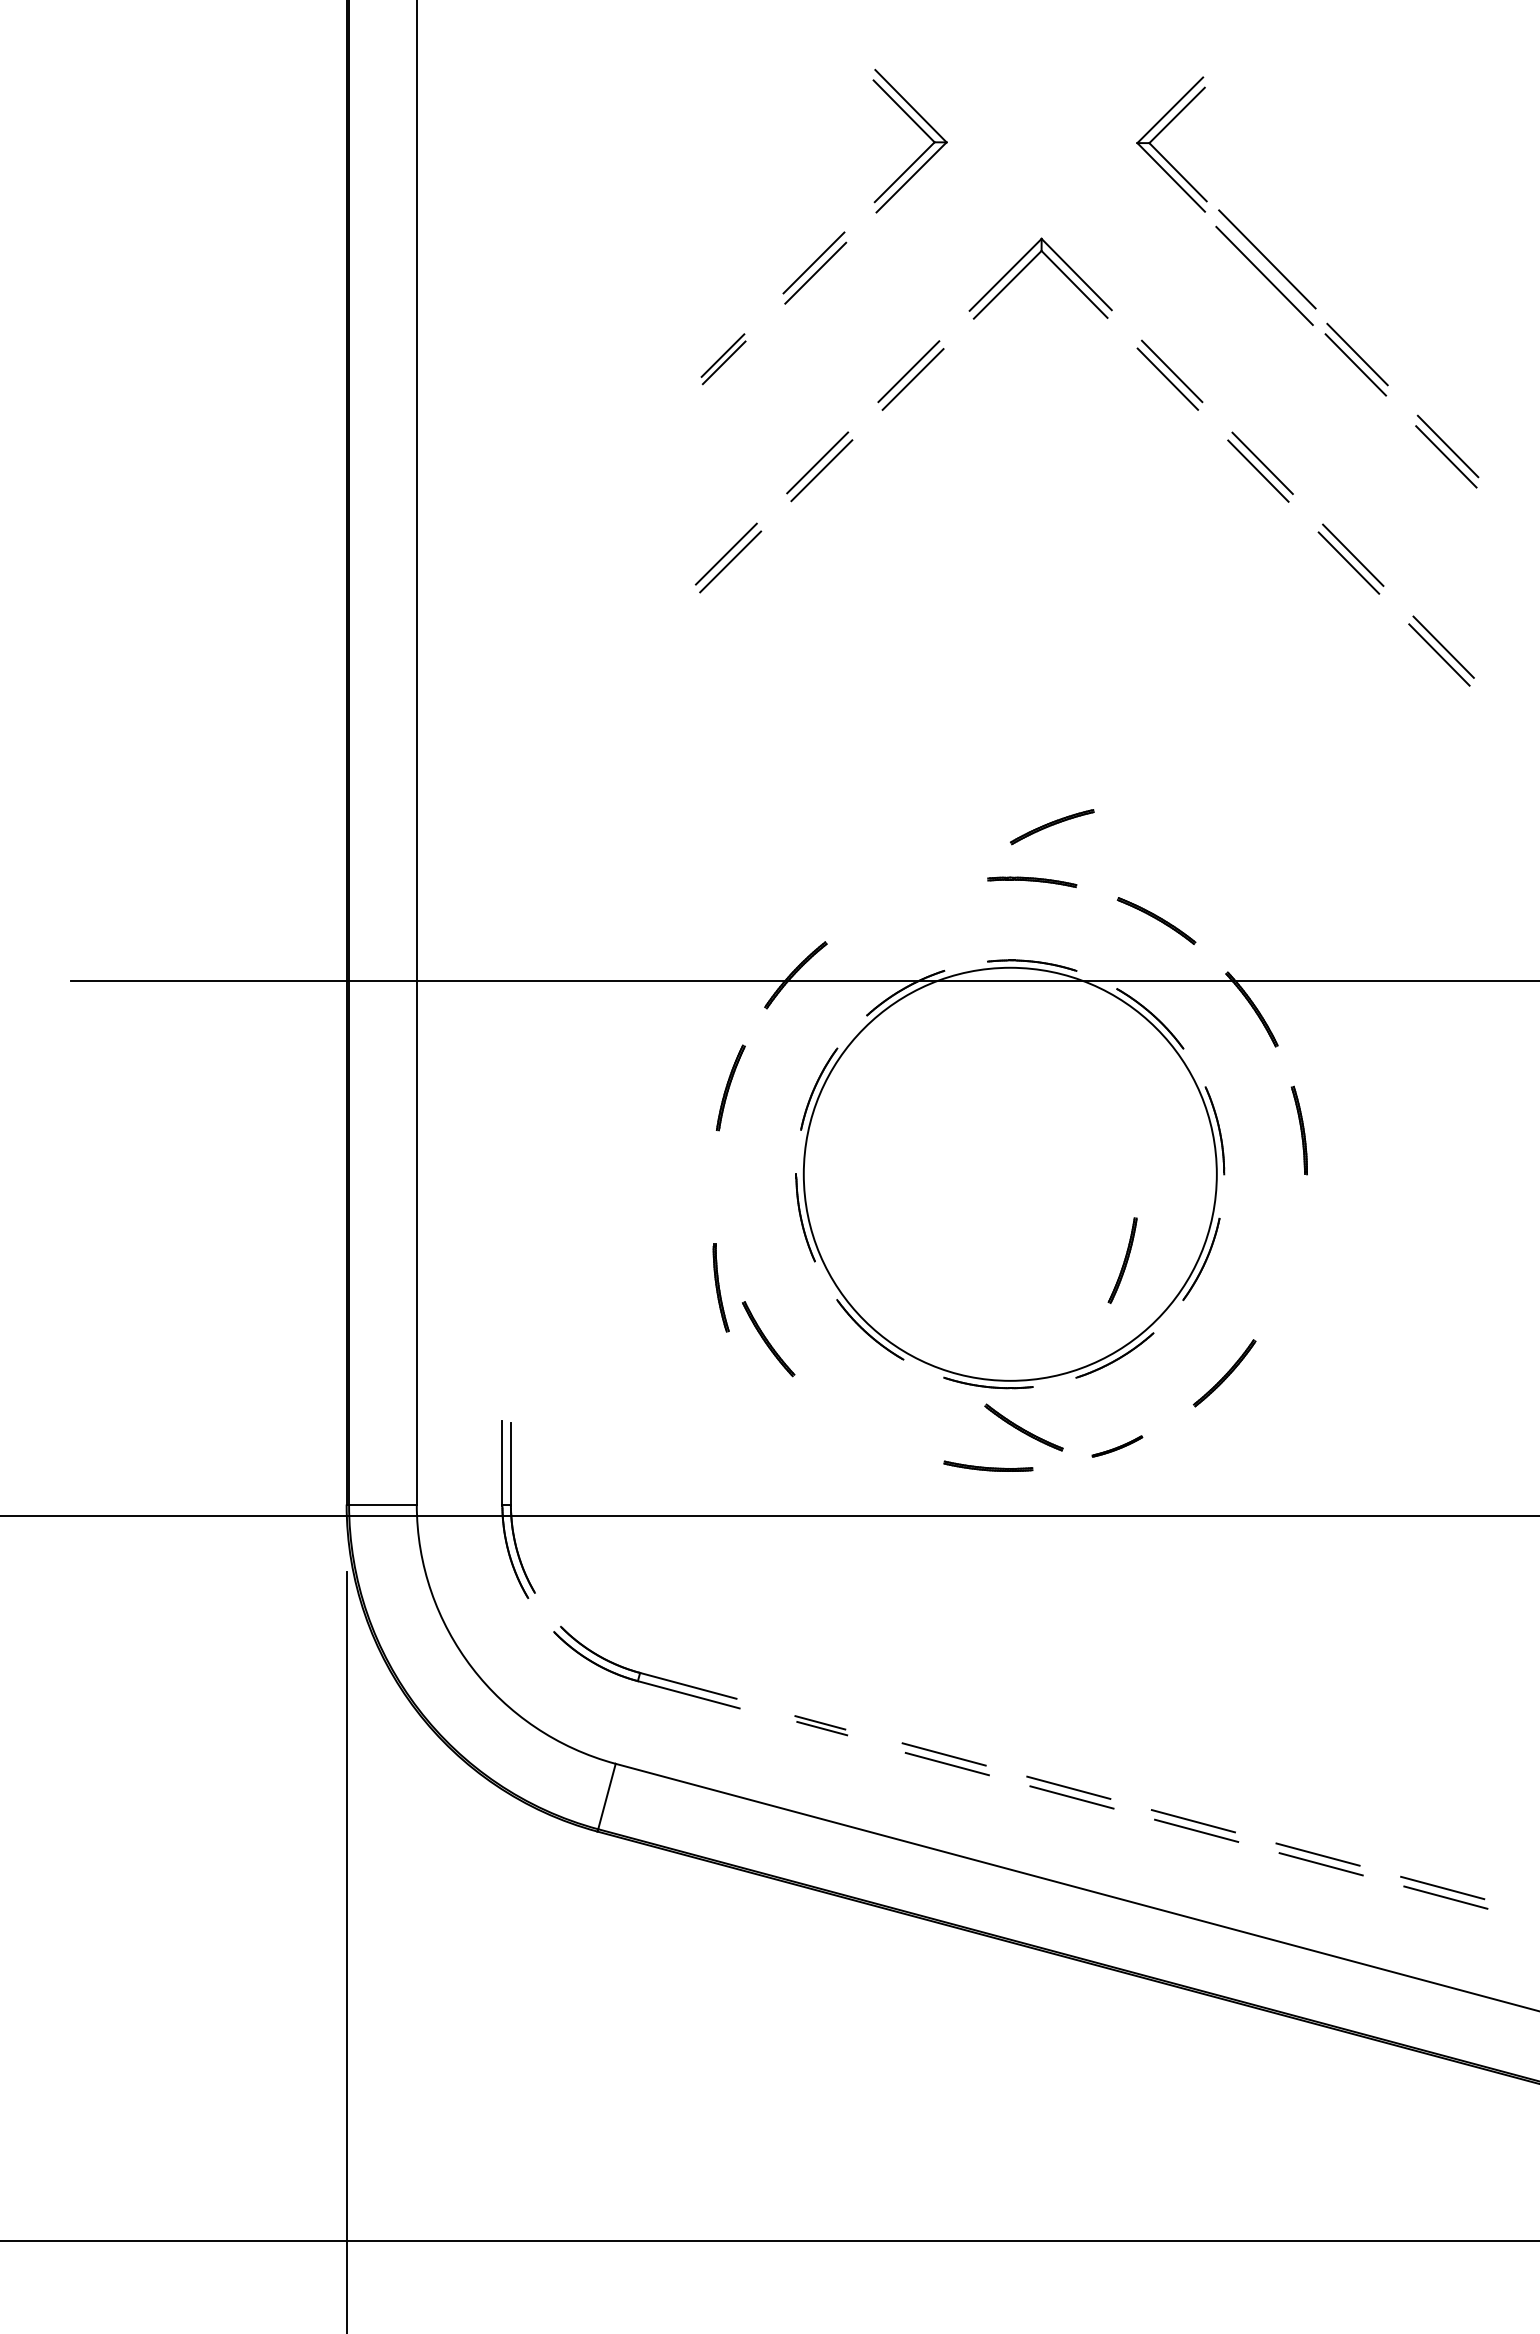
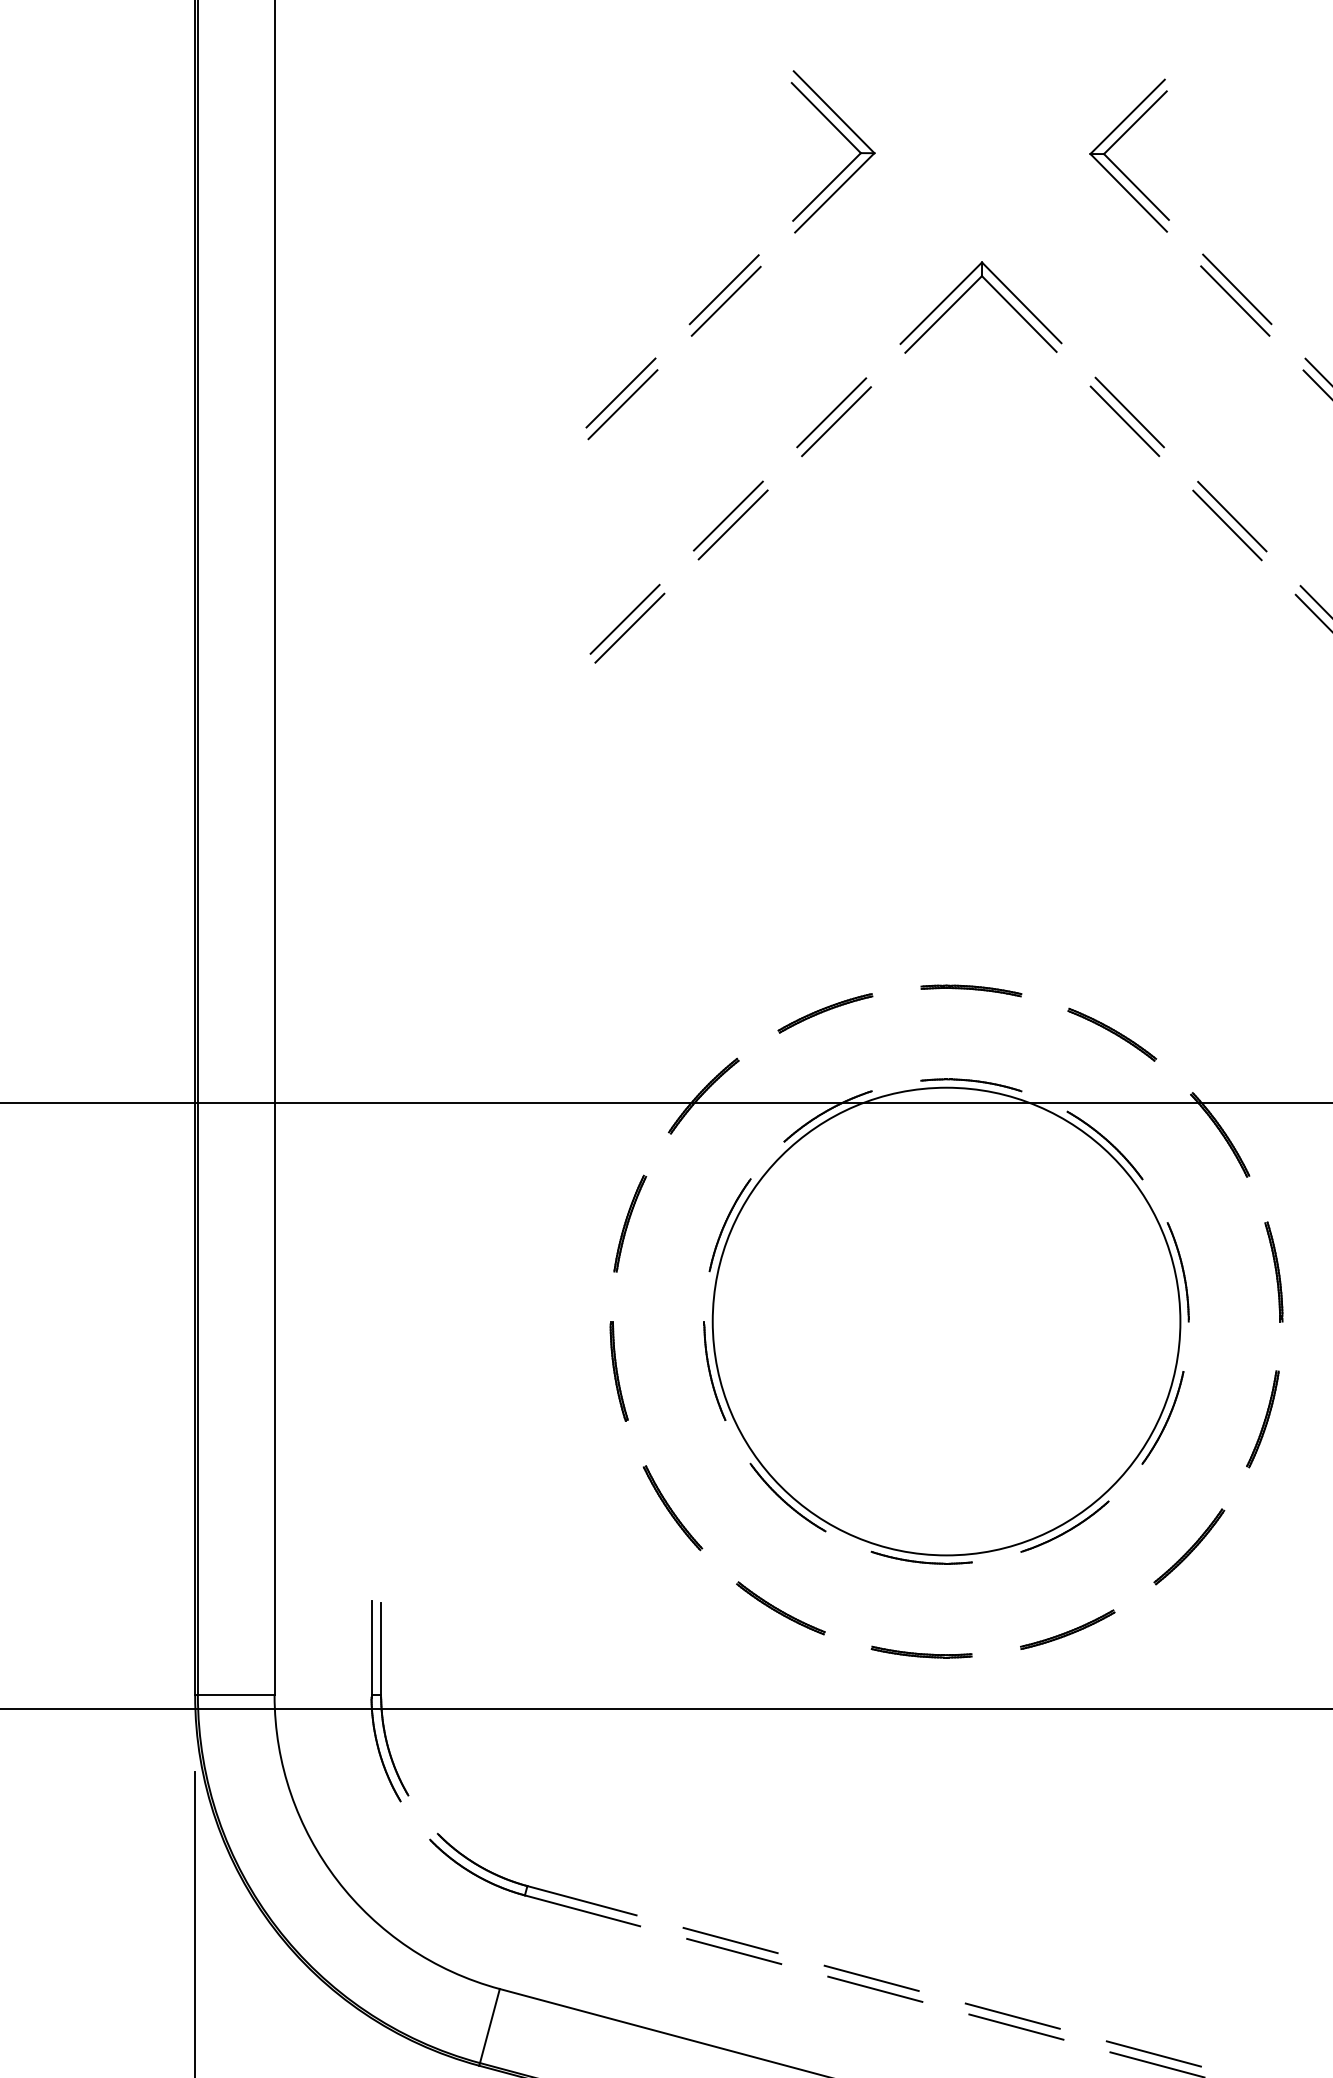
part: (1266, 267) -> (1236, 294), size x0.62
part: (723, 358) -> (621, 397), size x1.43
part: (1051, 827) -> (824, 1013), moved
part: (1122, 1260) -> (1262, 1419), moved
part: (720, 1287) -> (618, 1370), moved
part: (1023, 1427) -> (780, 1608), moved
part: (1117, 1446) -> (1067, 1629), size x1.67
part: (821, 1725) -> (732, 1945), size x1.67

